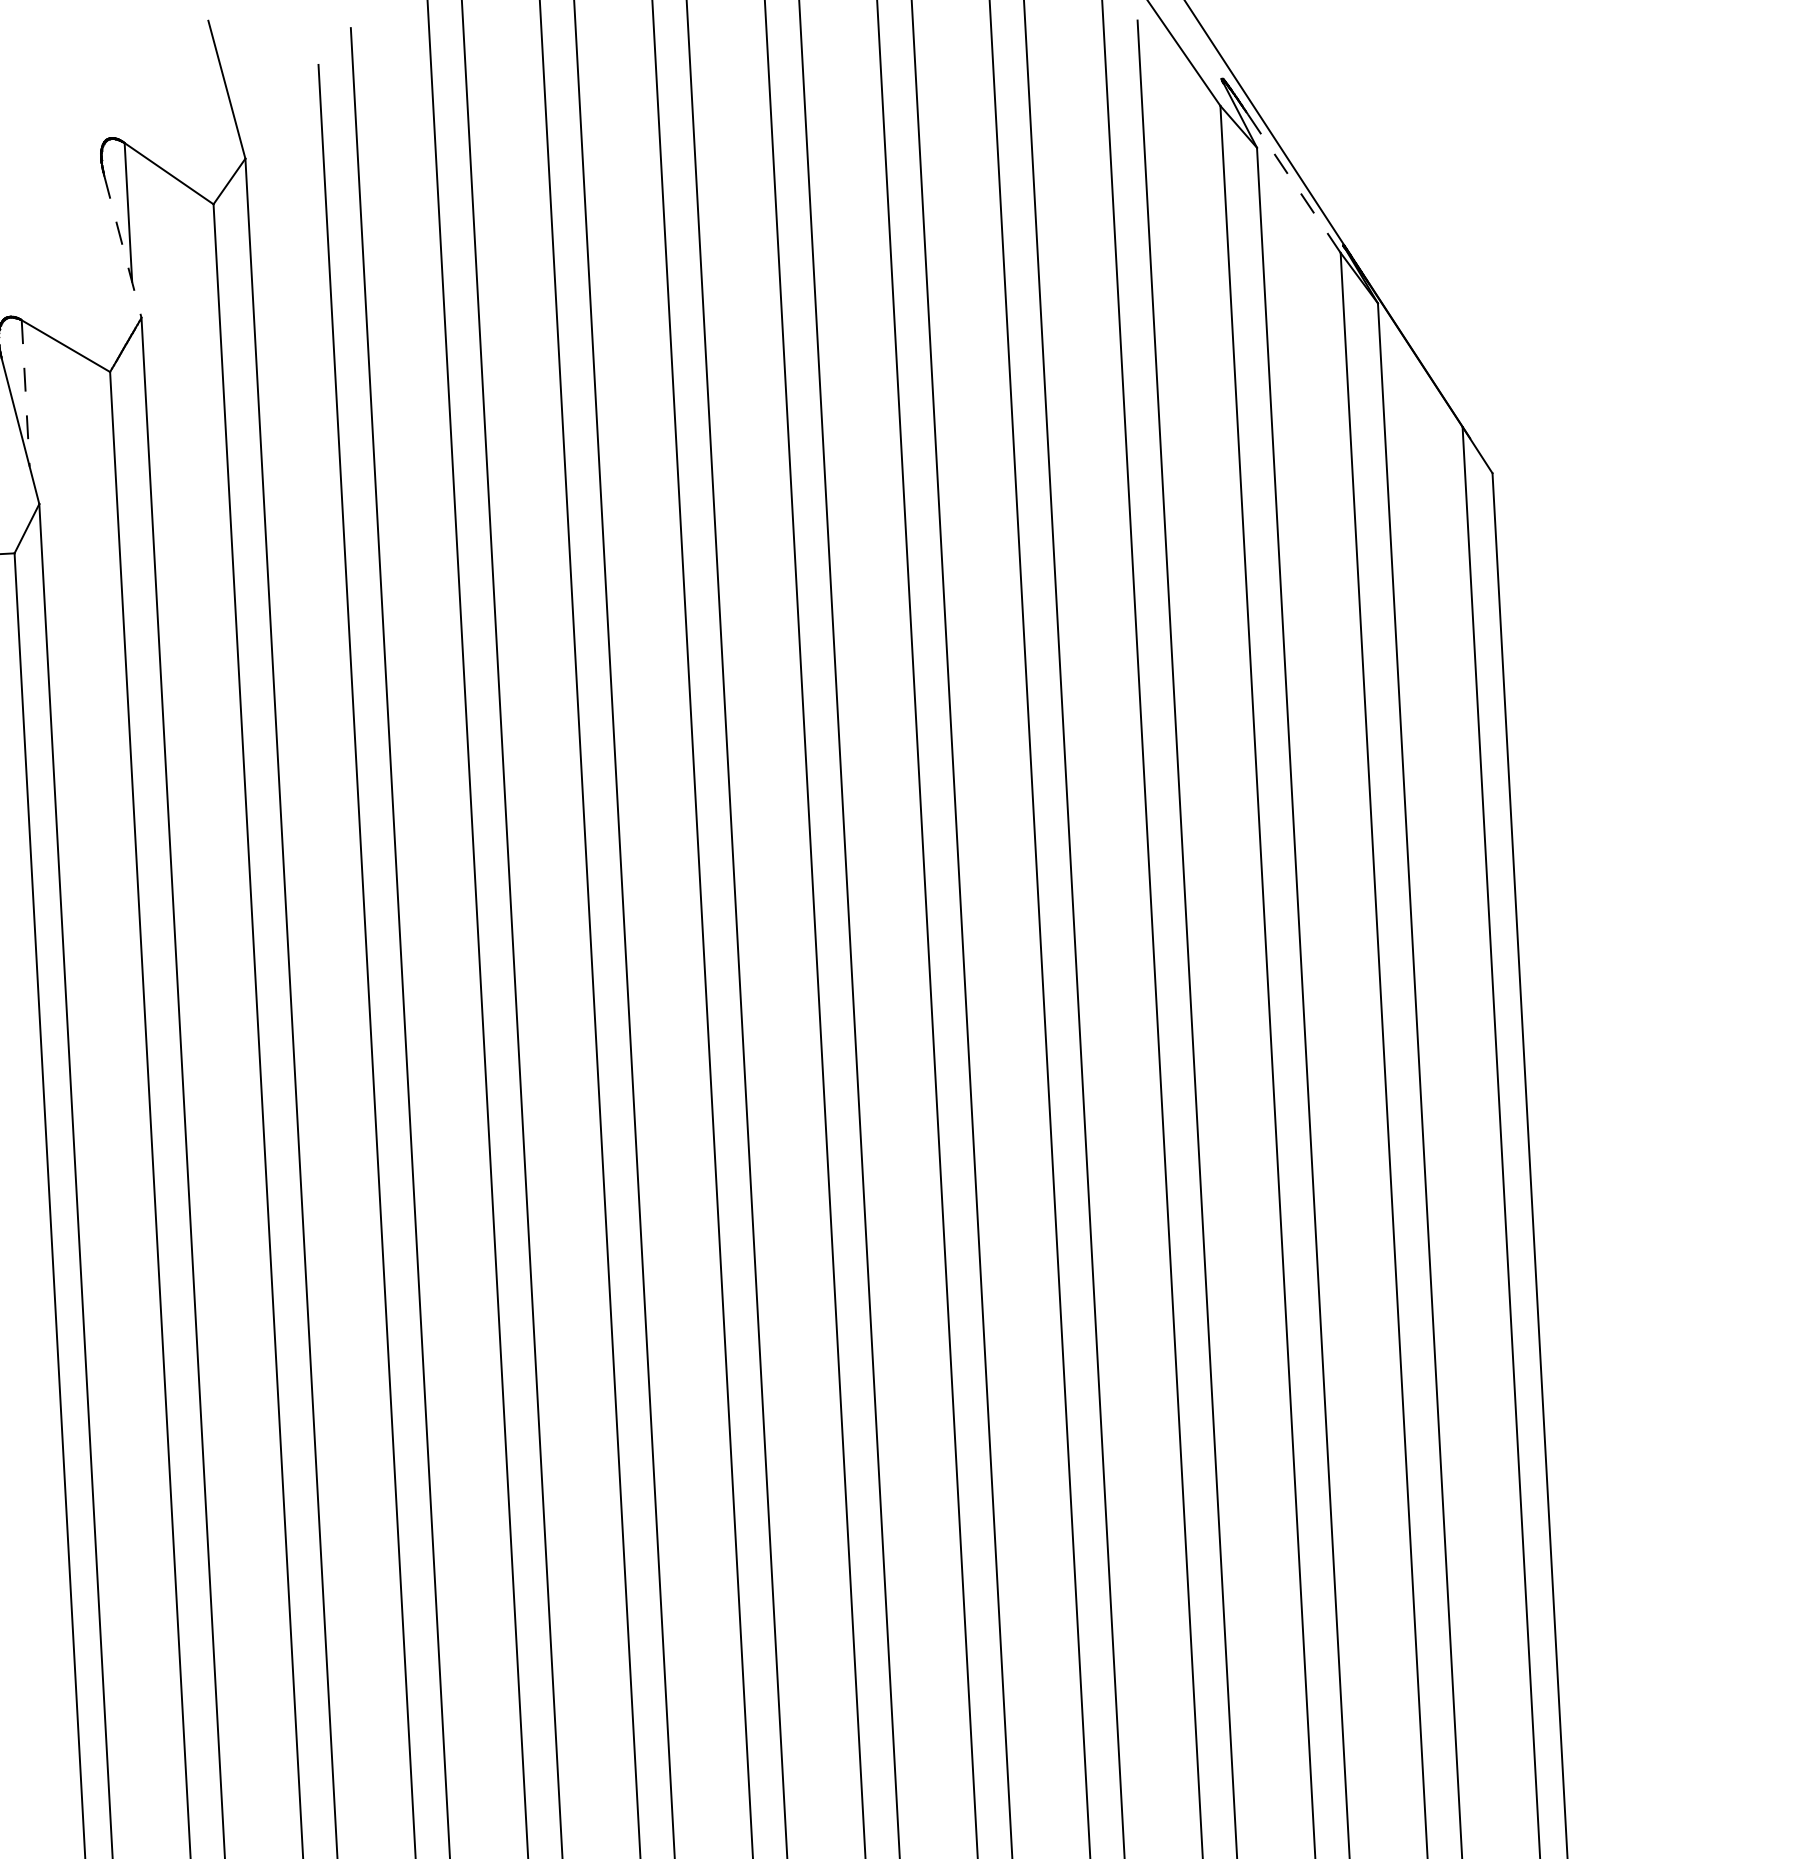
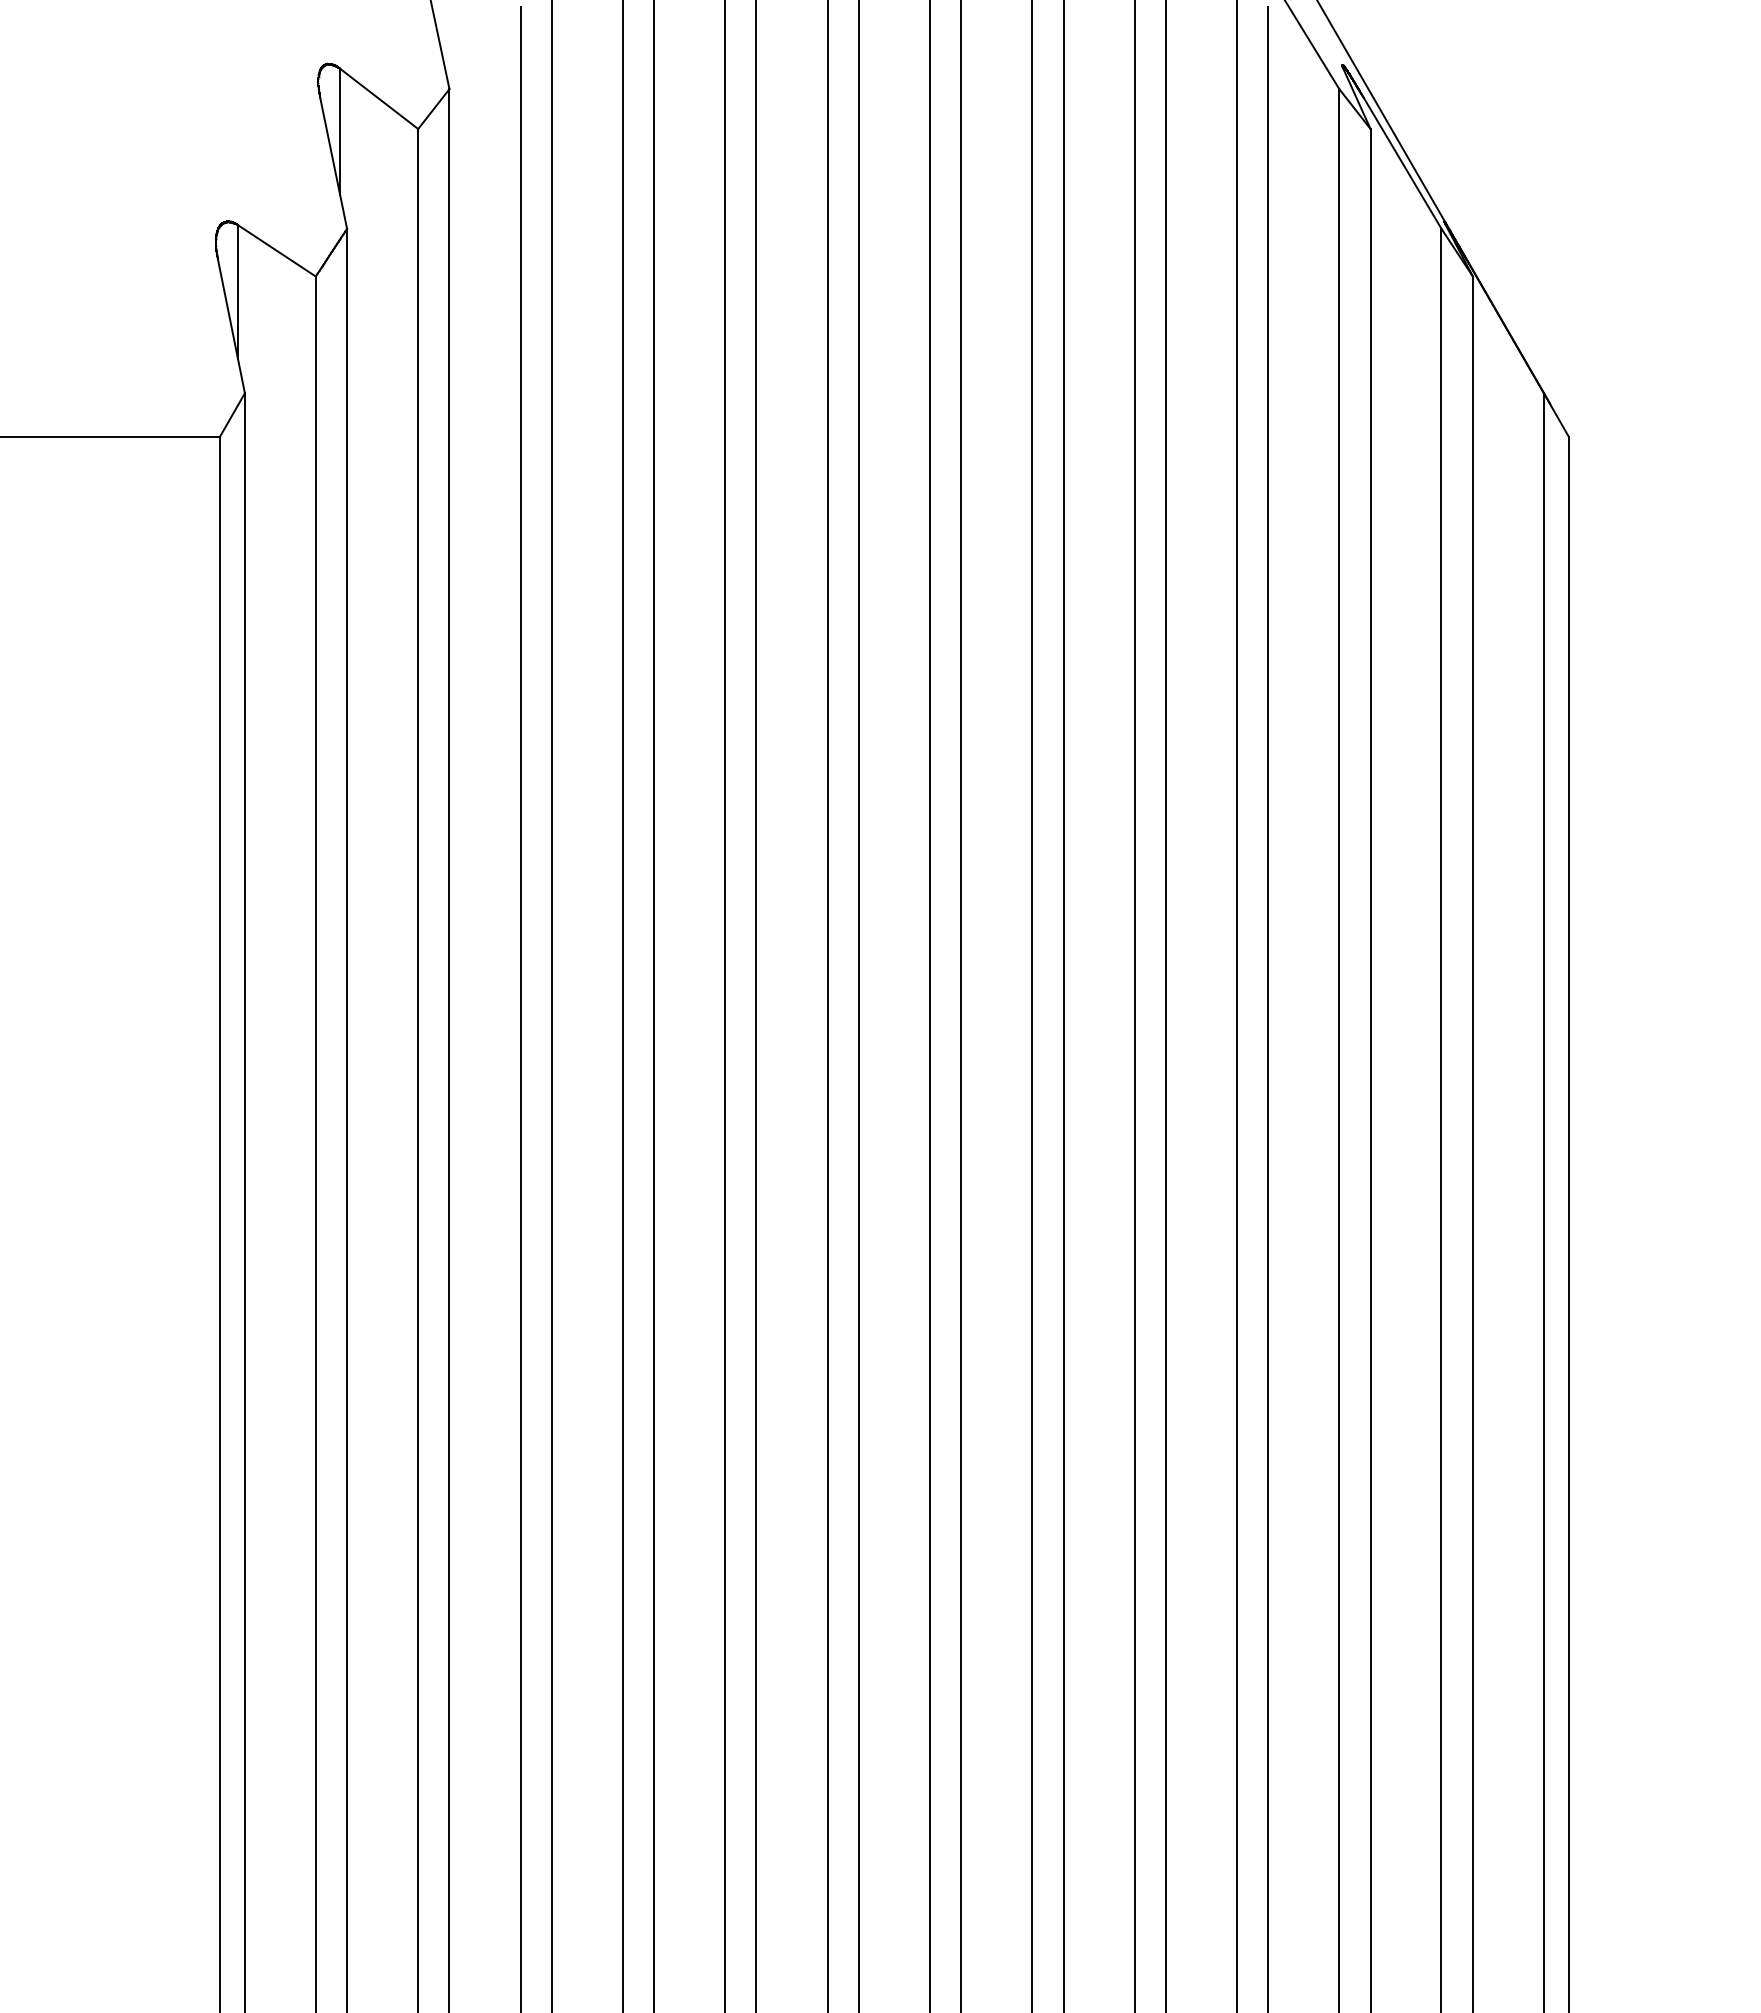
line: (1294, 182) -> (1402, 162), dashed -> solid
line: (122, 247) -> (333, 163), dashed -> solid
line: (25, 393) -> (237, 291), dashed -> solid

